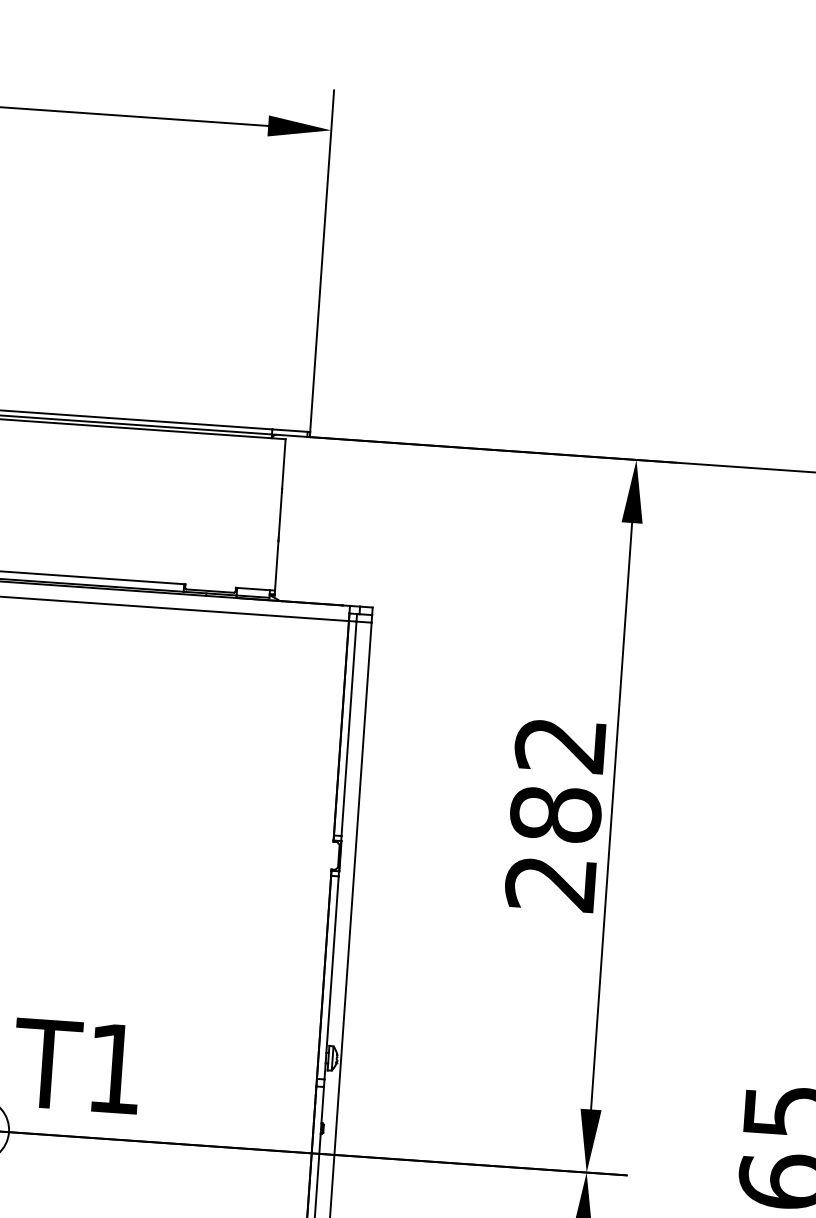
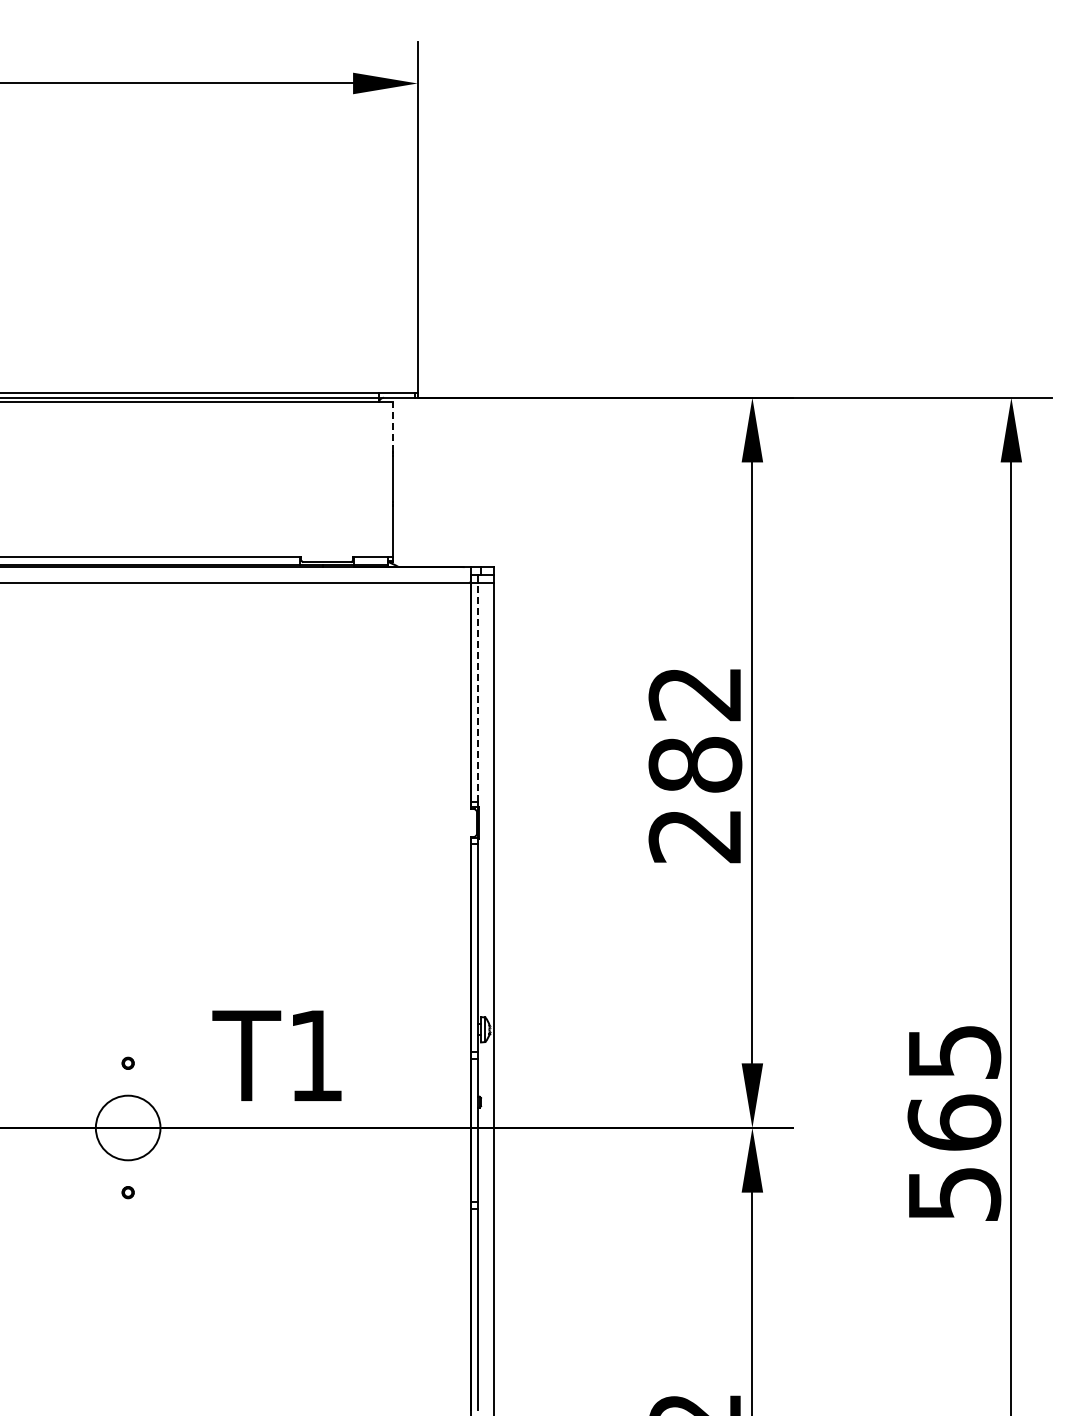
line: (284, 463) -> (393, 426), solid -> dashed
line: (349, 728) -> (478, 692), solid -> dashed
text: (76, 1065) -> (276, 1055), moved

